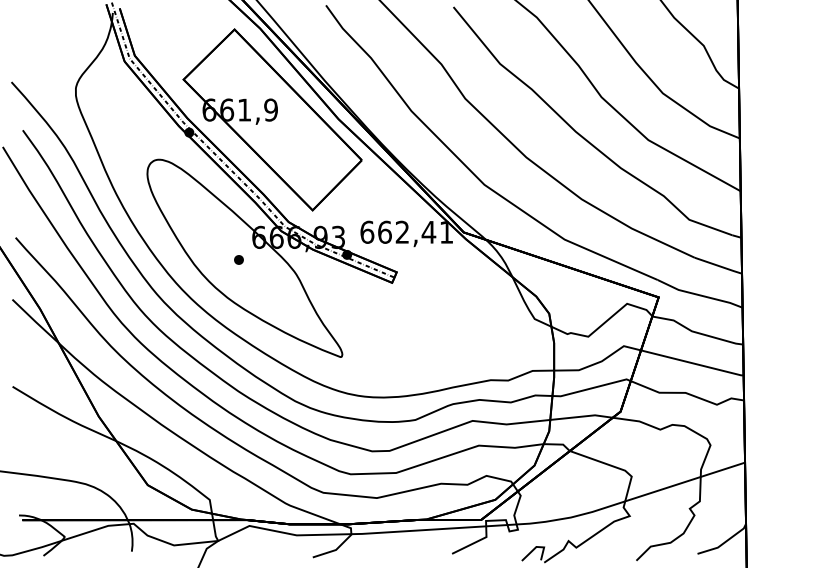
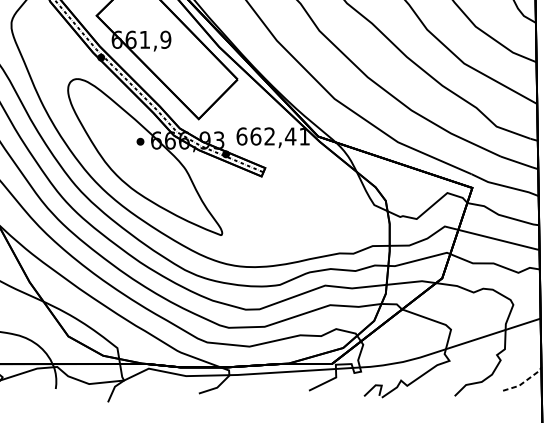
part: (238, 259) -> (140, 141), moved
line: (724, 542) -> (524, 381), solid -> dashed

